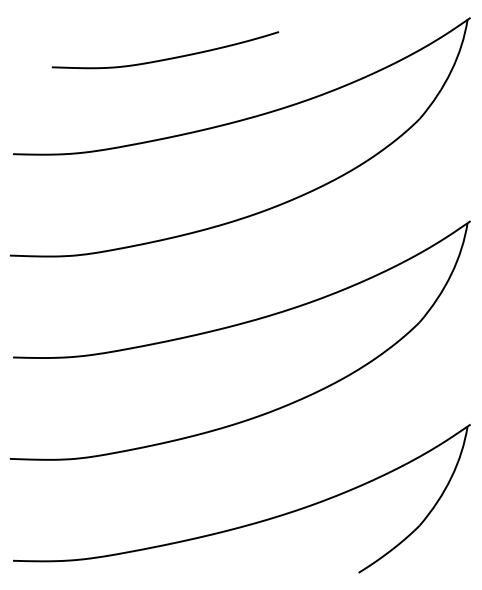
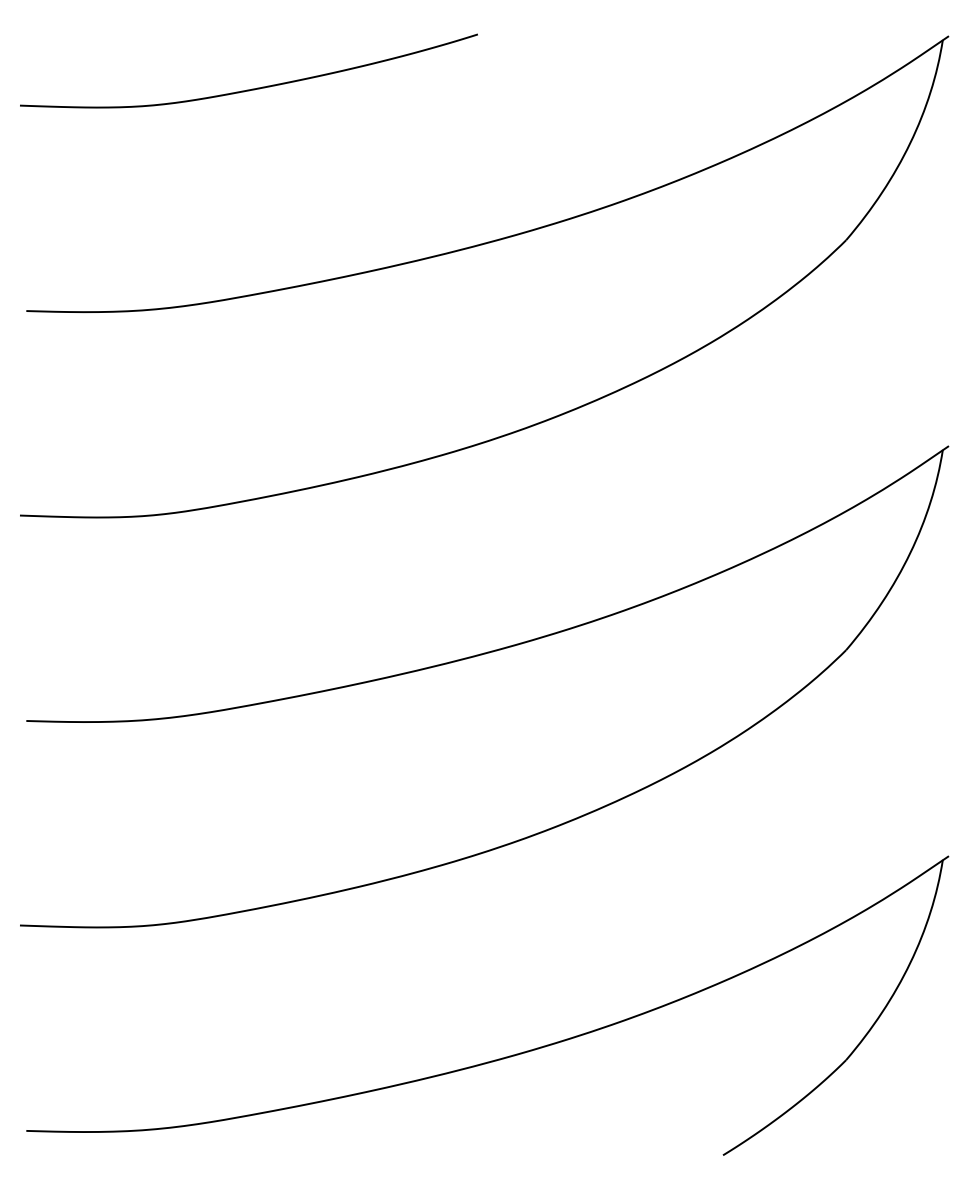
curve: (165, 58) -> (249, 87), moved

